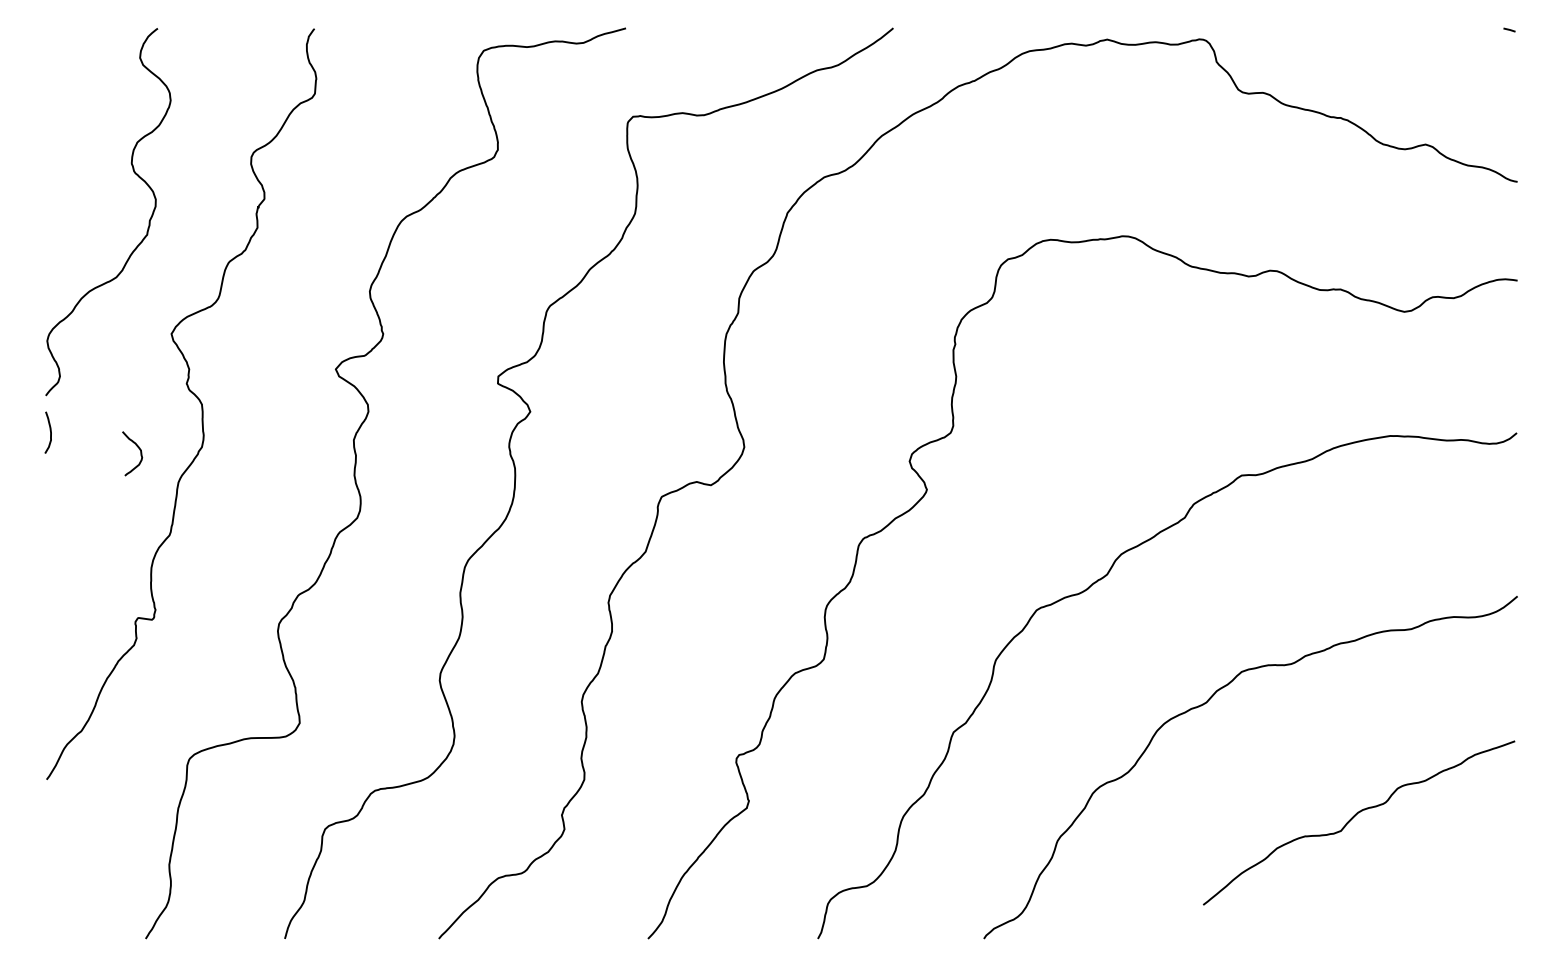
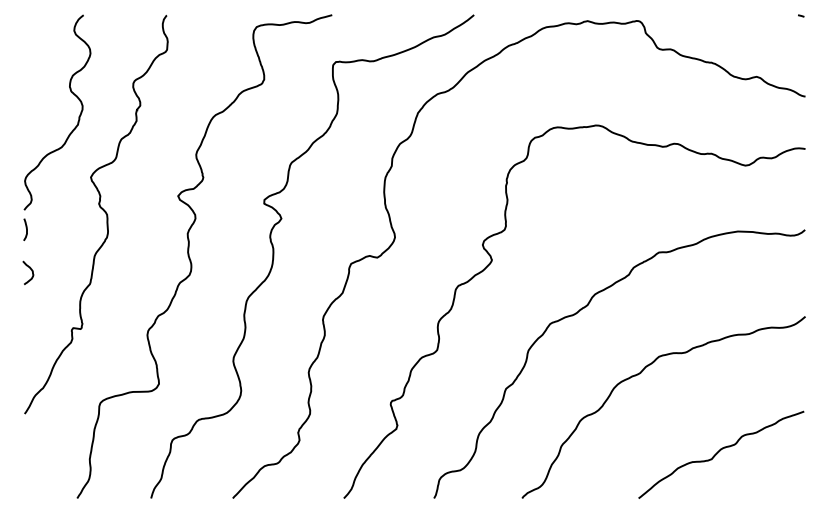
curve: (138, 451) -> (31, 271), moved
curve: (1355, 818) -> (719, 452), moved

